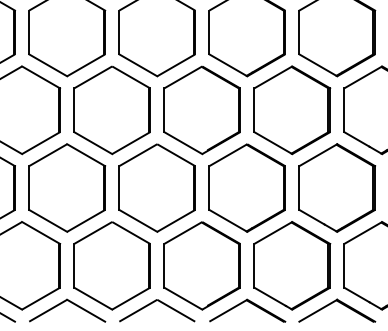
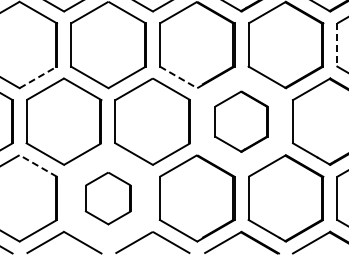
line: (344, 110) -> (337, 45), solid -> dashed
line: (40, 143) -> (37, 77), solid -> dashed
line: (183, 143) -> (178, 77), solid -> dashed
part: (246, 187) -> (240, 121), size x0.7
line: (41, 232) -> (38, 165), solid -> dashed
part: (111, 265) -> (107, 198), size x0.6

